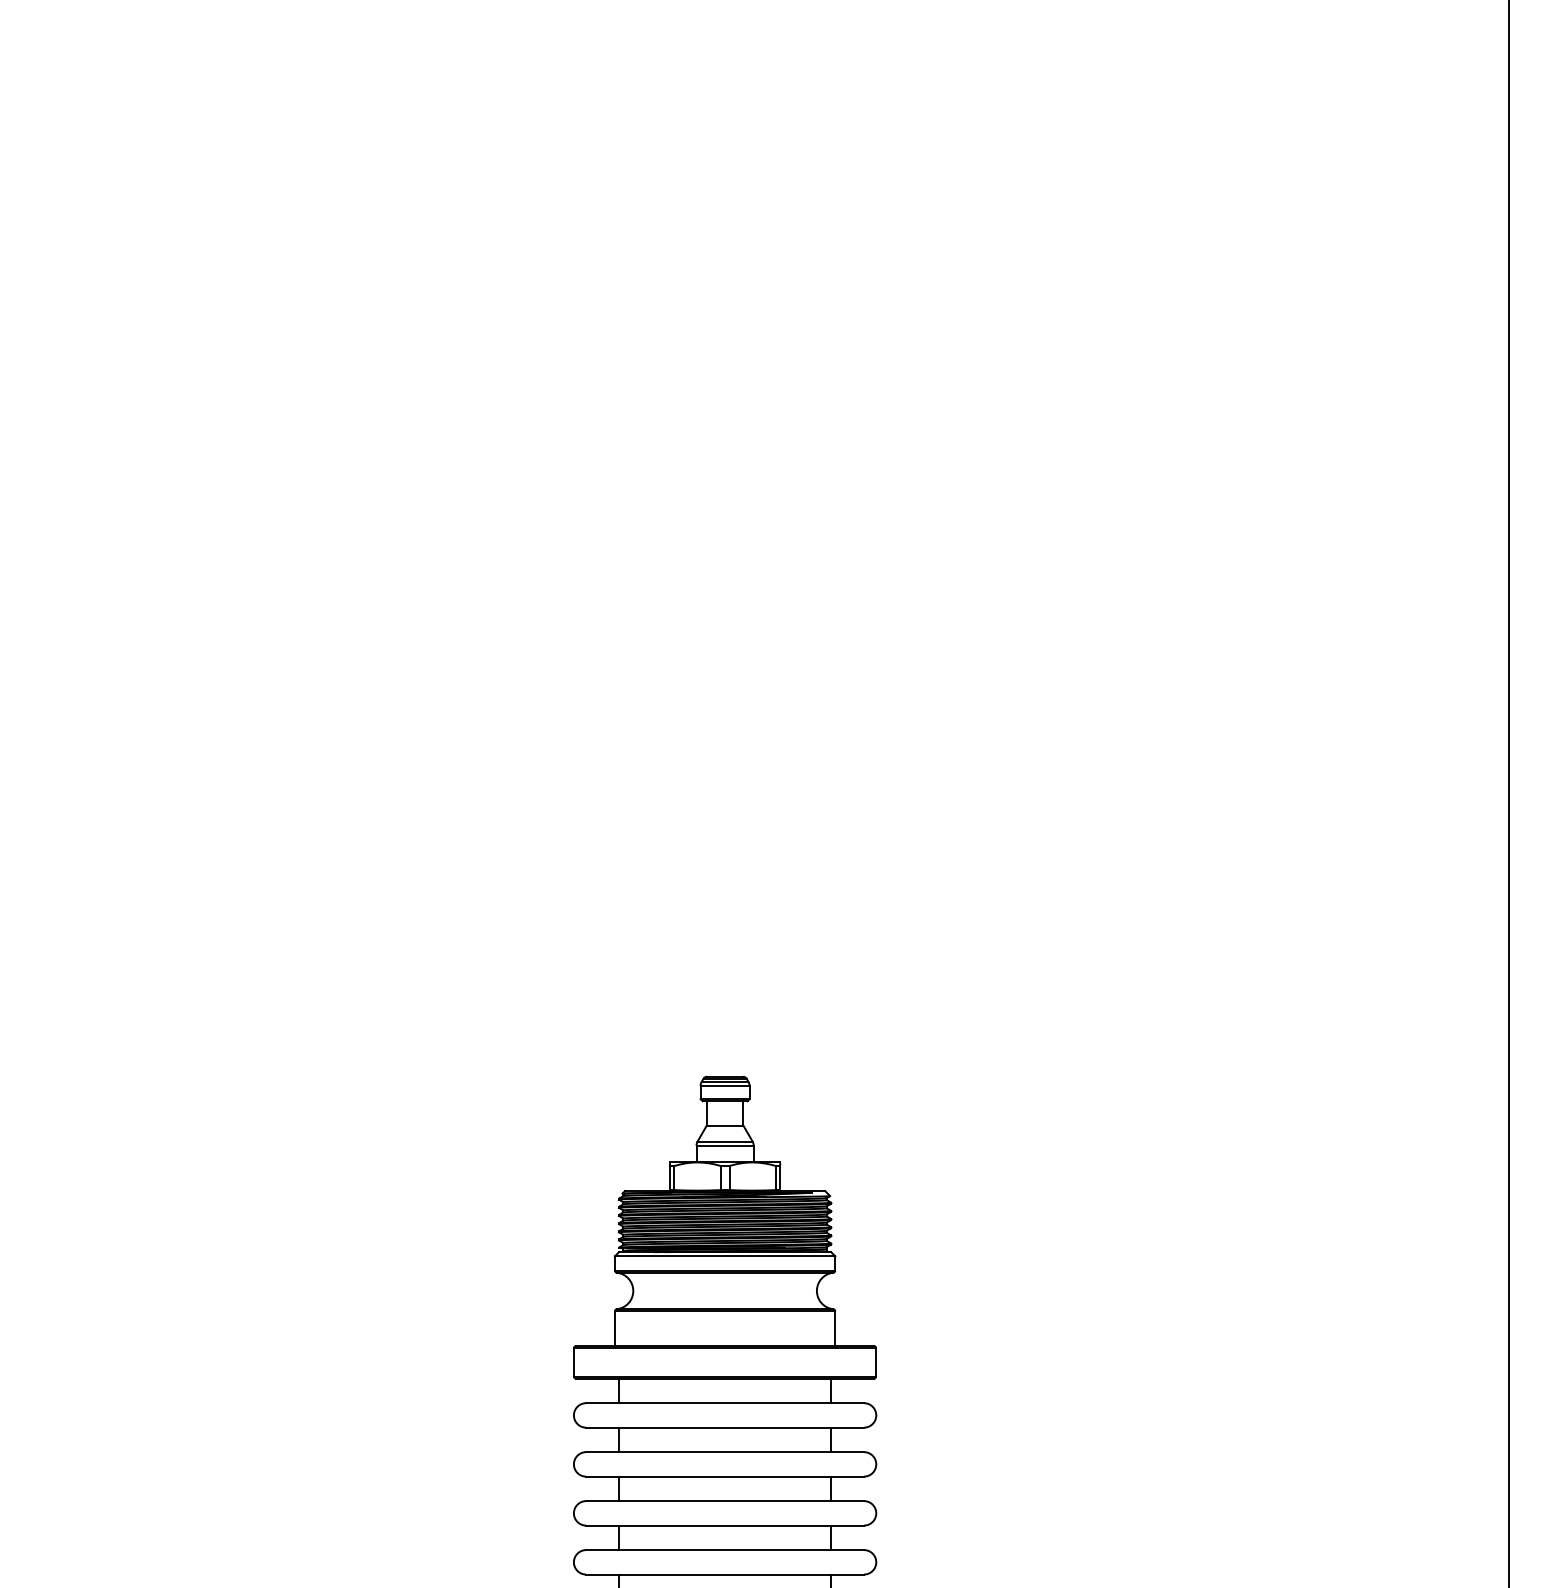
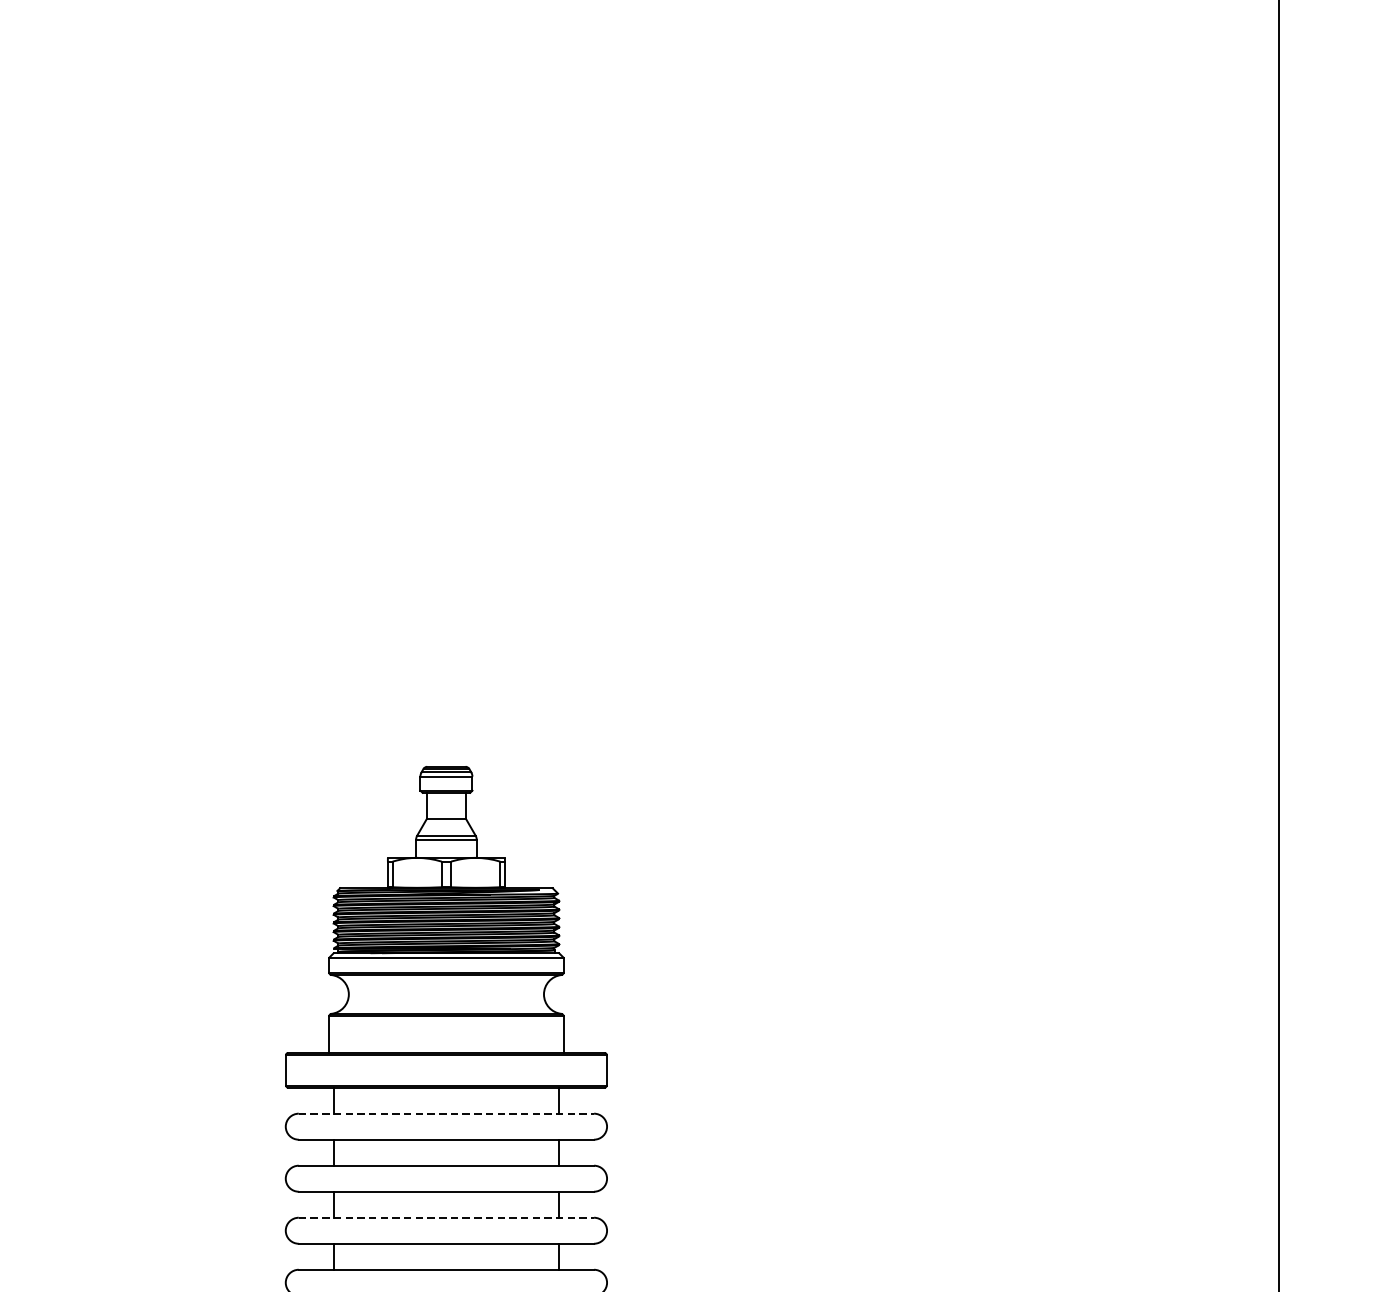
line: (725, 1403) -> (446, 1114), solid -> dashed
line: (725, 1501) -> (446, 1218), solid -> dashed

